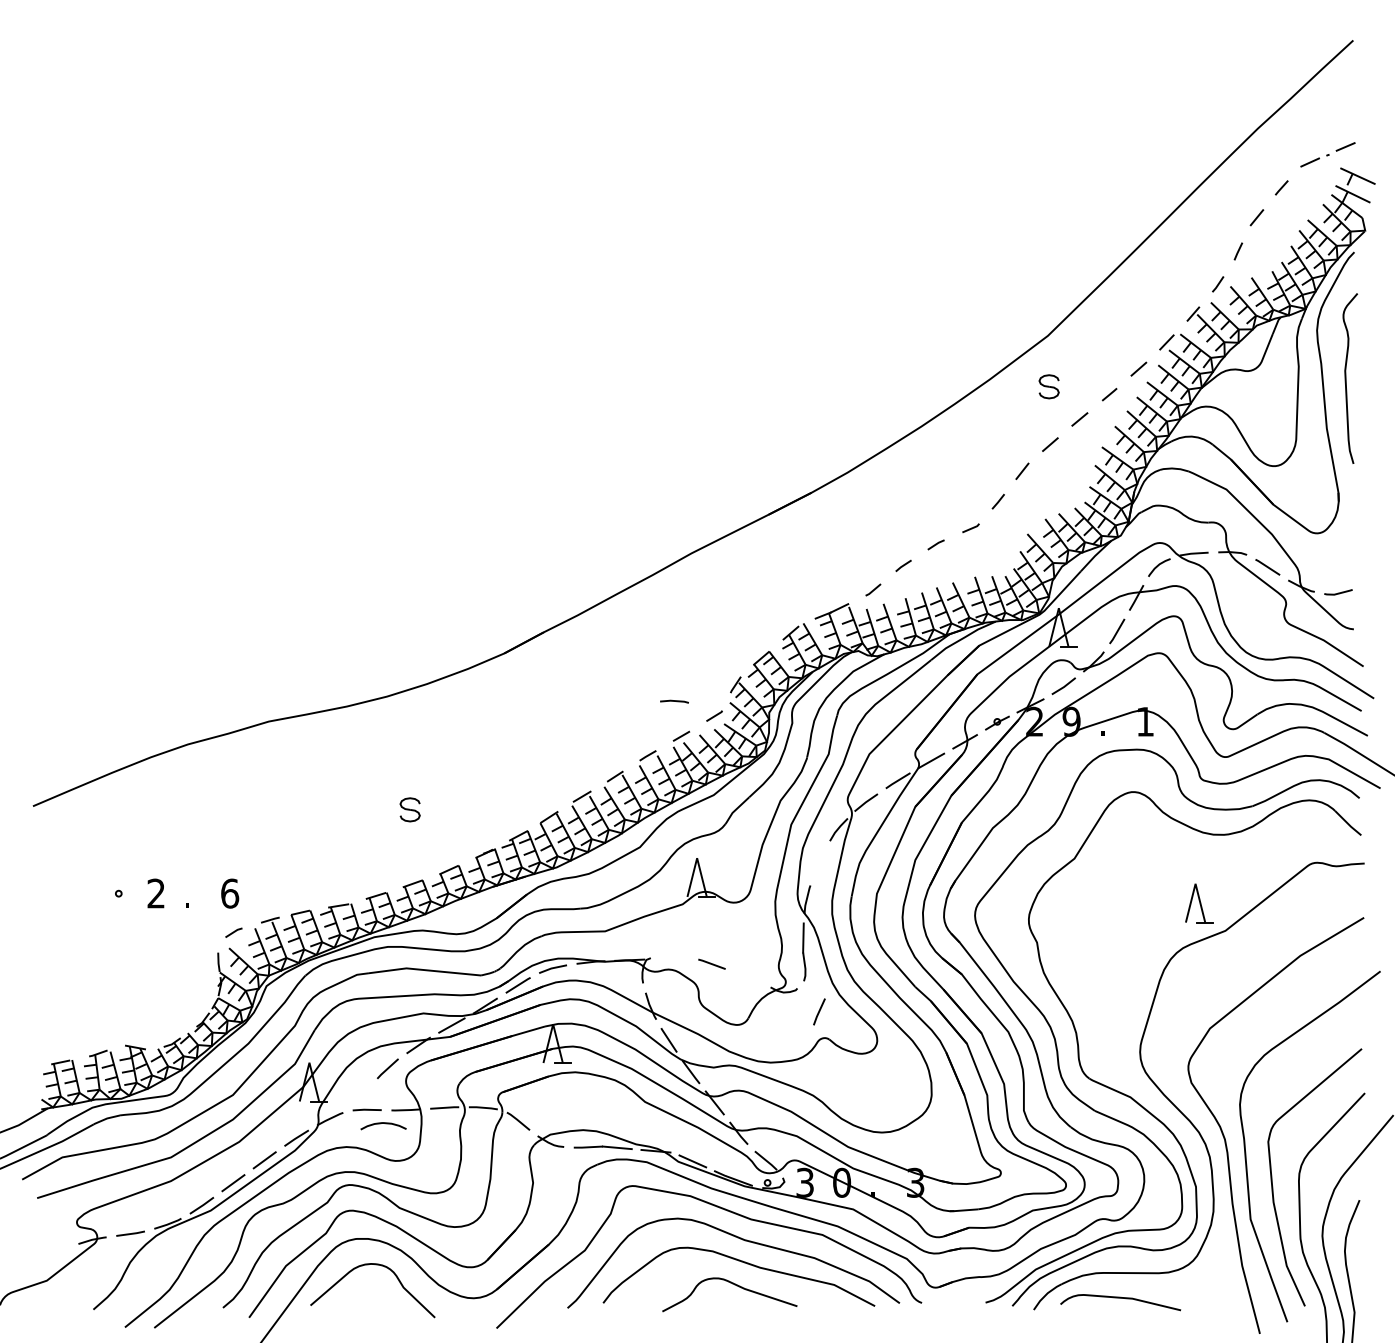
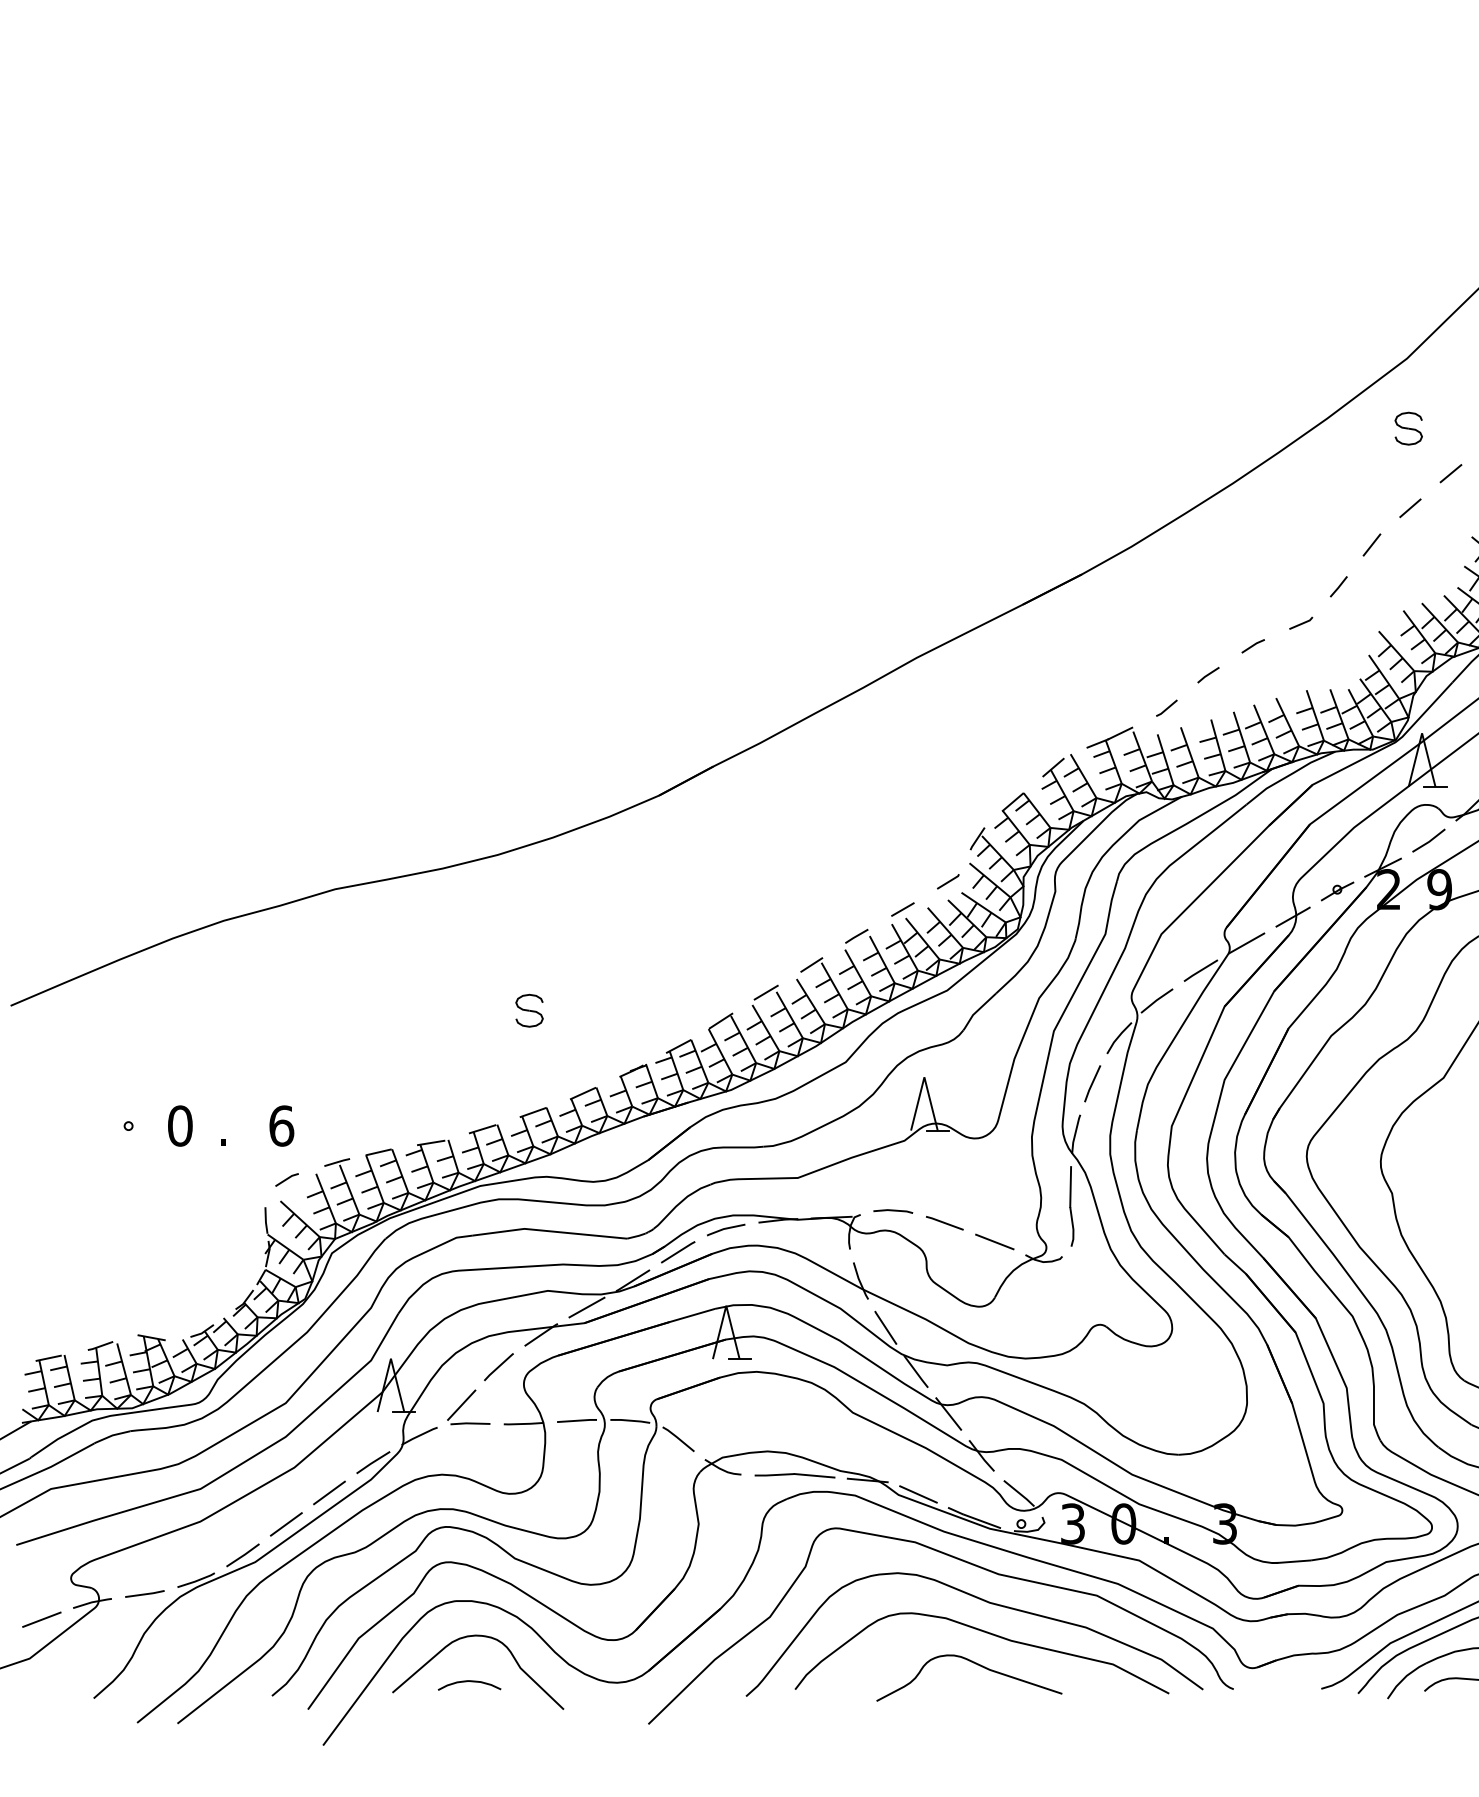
line: (674, 701) -> (893, 1211), moved
text: (156, 893) -> (180, 1125), 2 -> 0
line: (747, 977) -> (993, 1241), added
line: (819, 1011) -> (1092, 1083), moved
line: (360, 1096) -> (461, 1405), added
curve: (385, 1124) -> (472, 1683), moved
line: (55, 1252) -> (41, 1619), added

